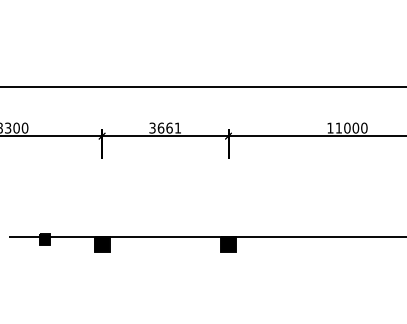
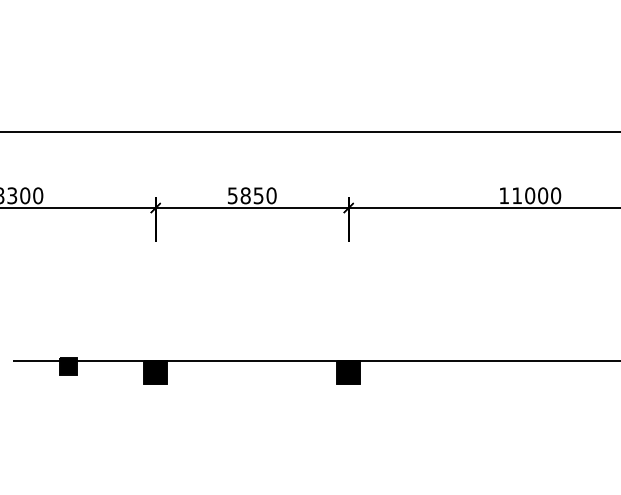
text: (165, 127) -> (252, 194), 3661 -> 5850

